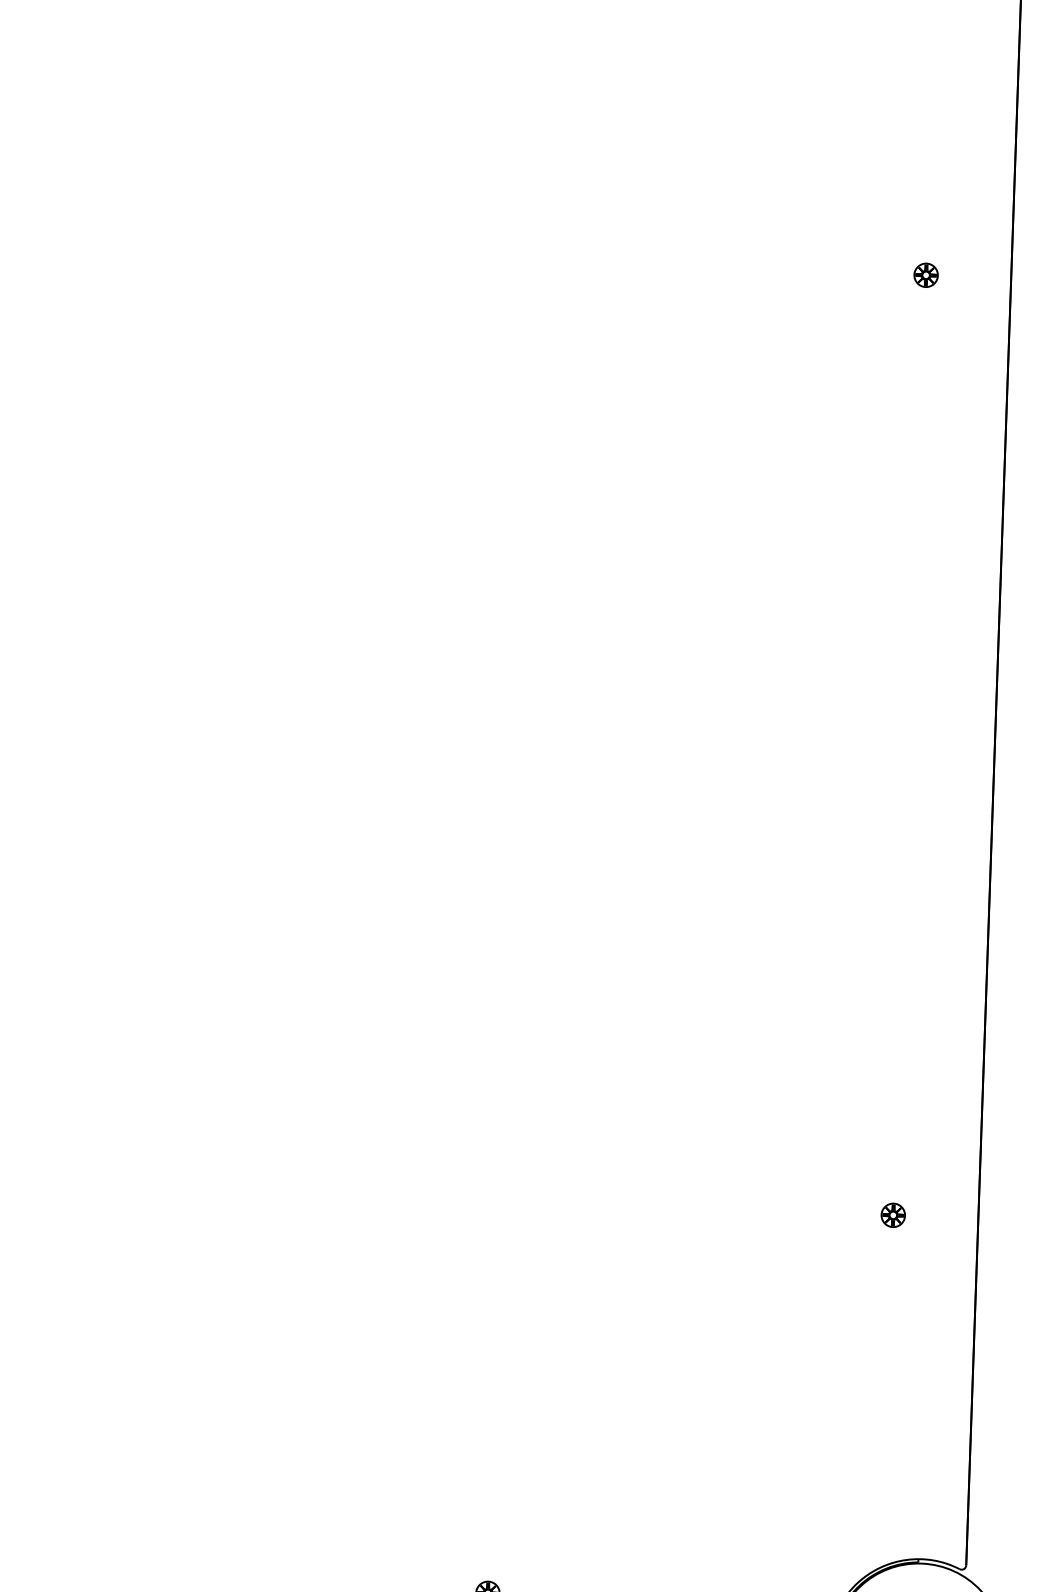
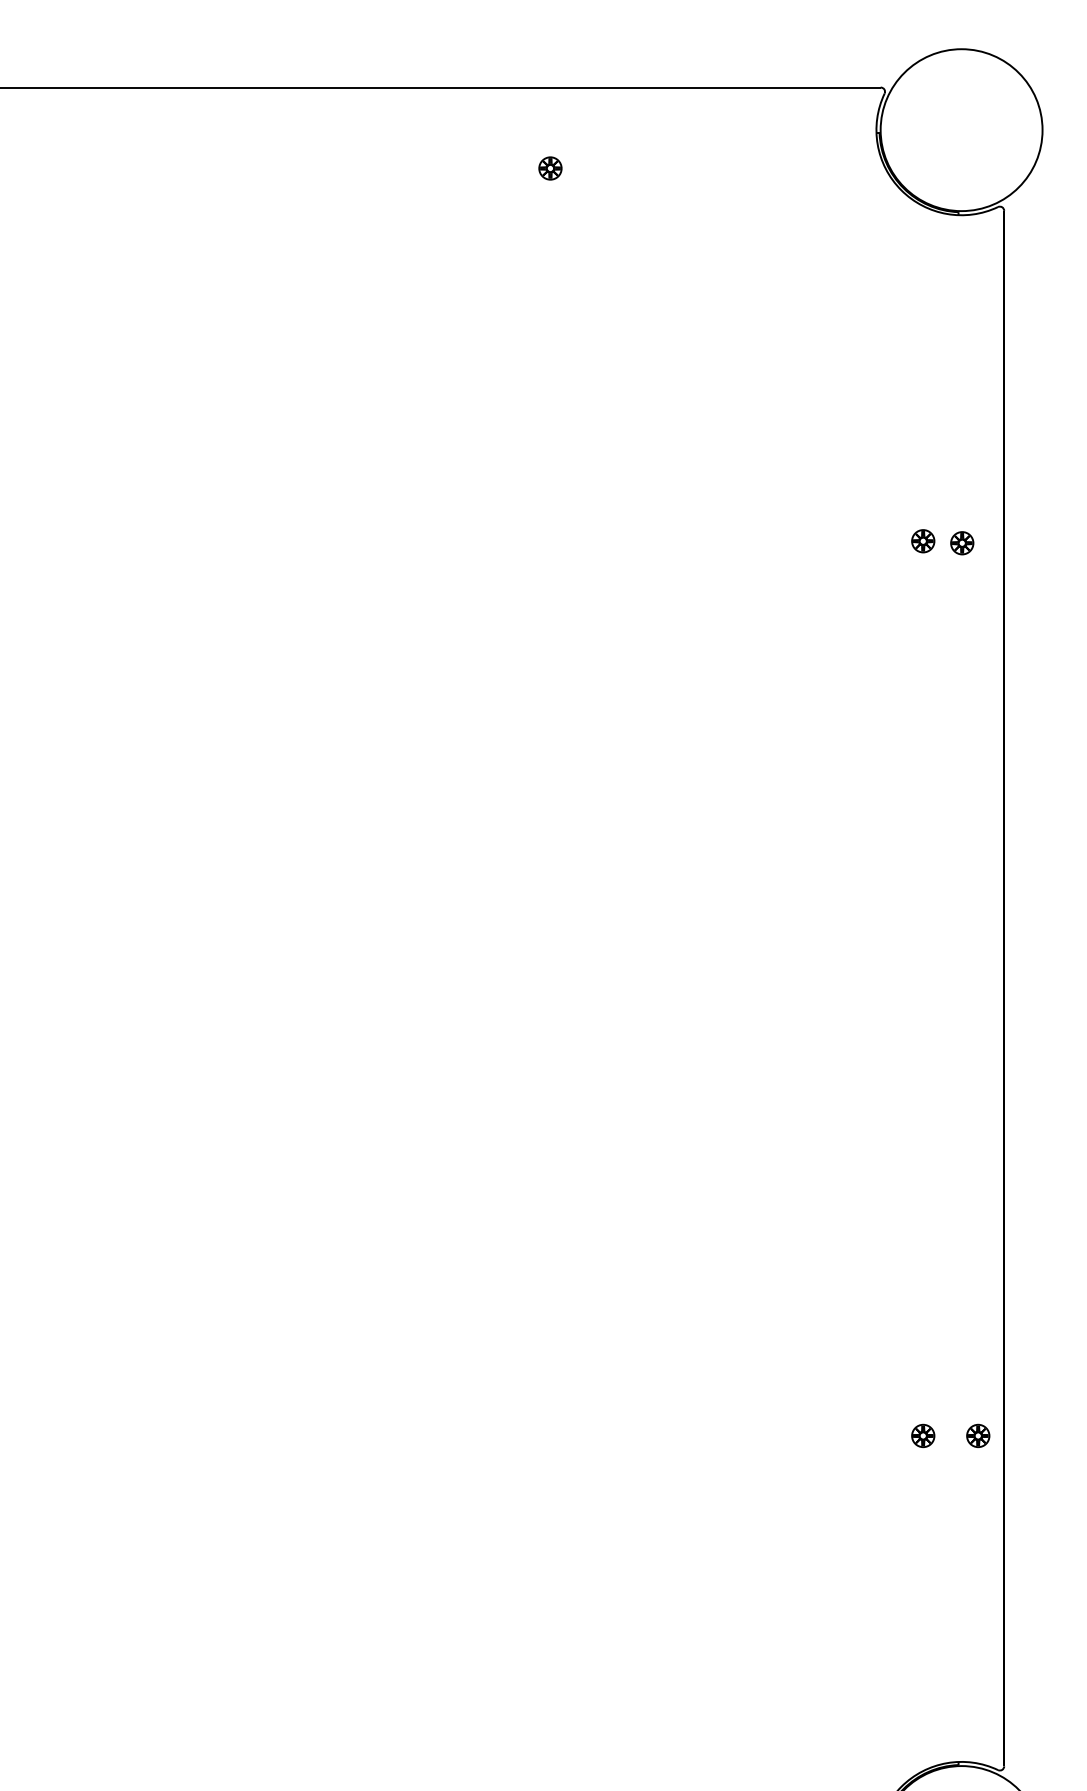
part: (967, 279) -> (962, 543), added
part: (951, 1216) -> (978, 1435), added

